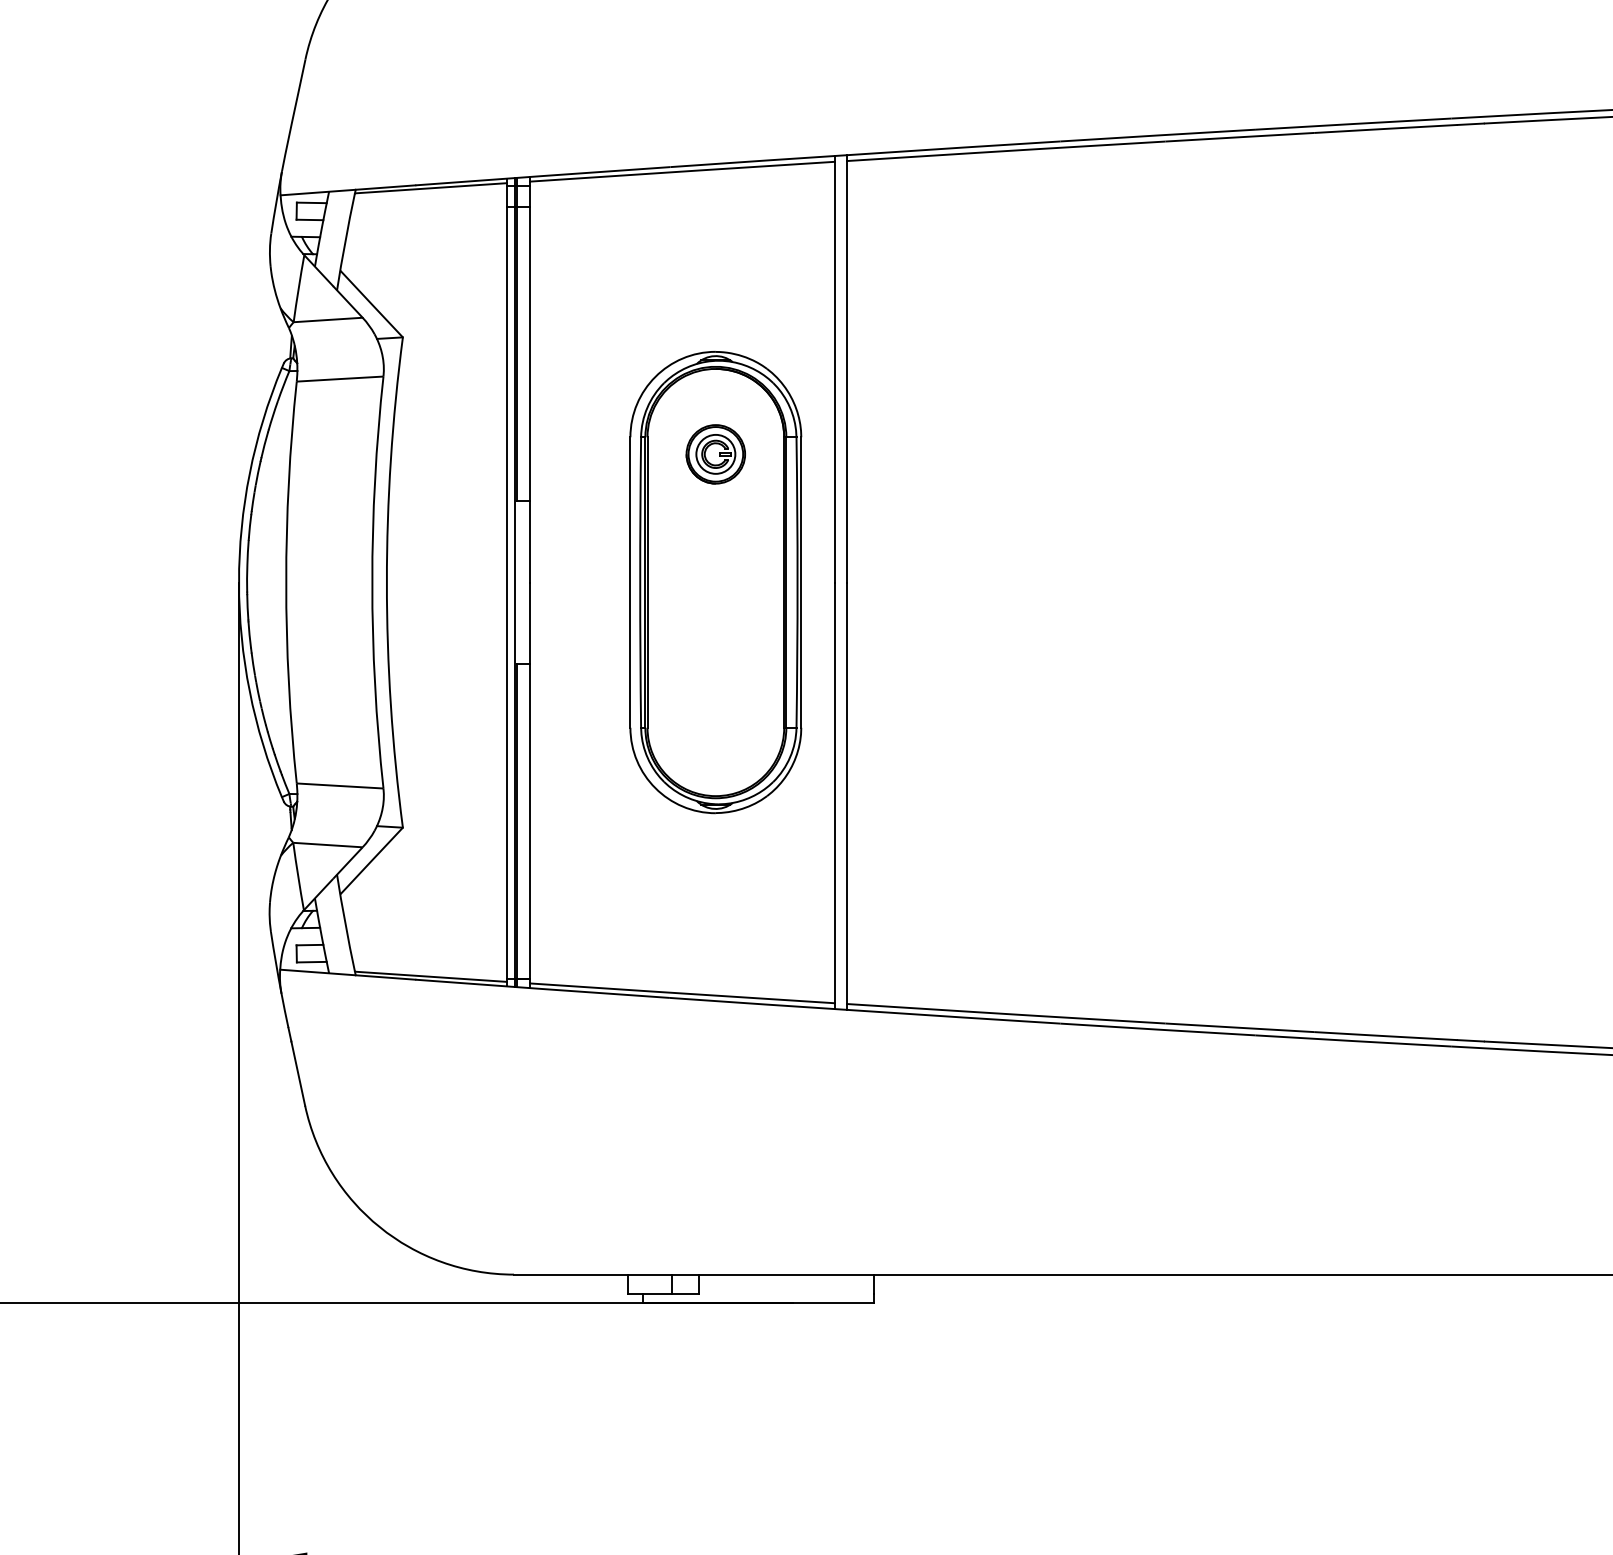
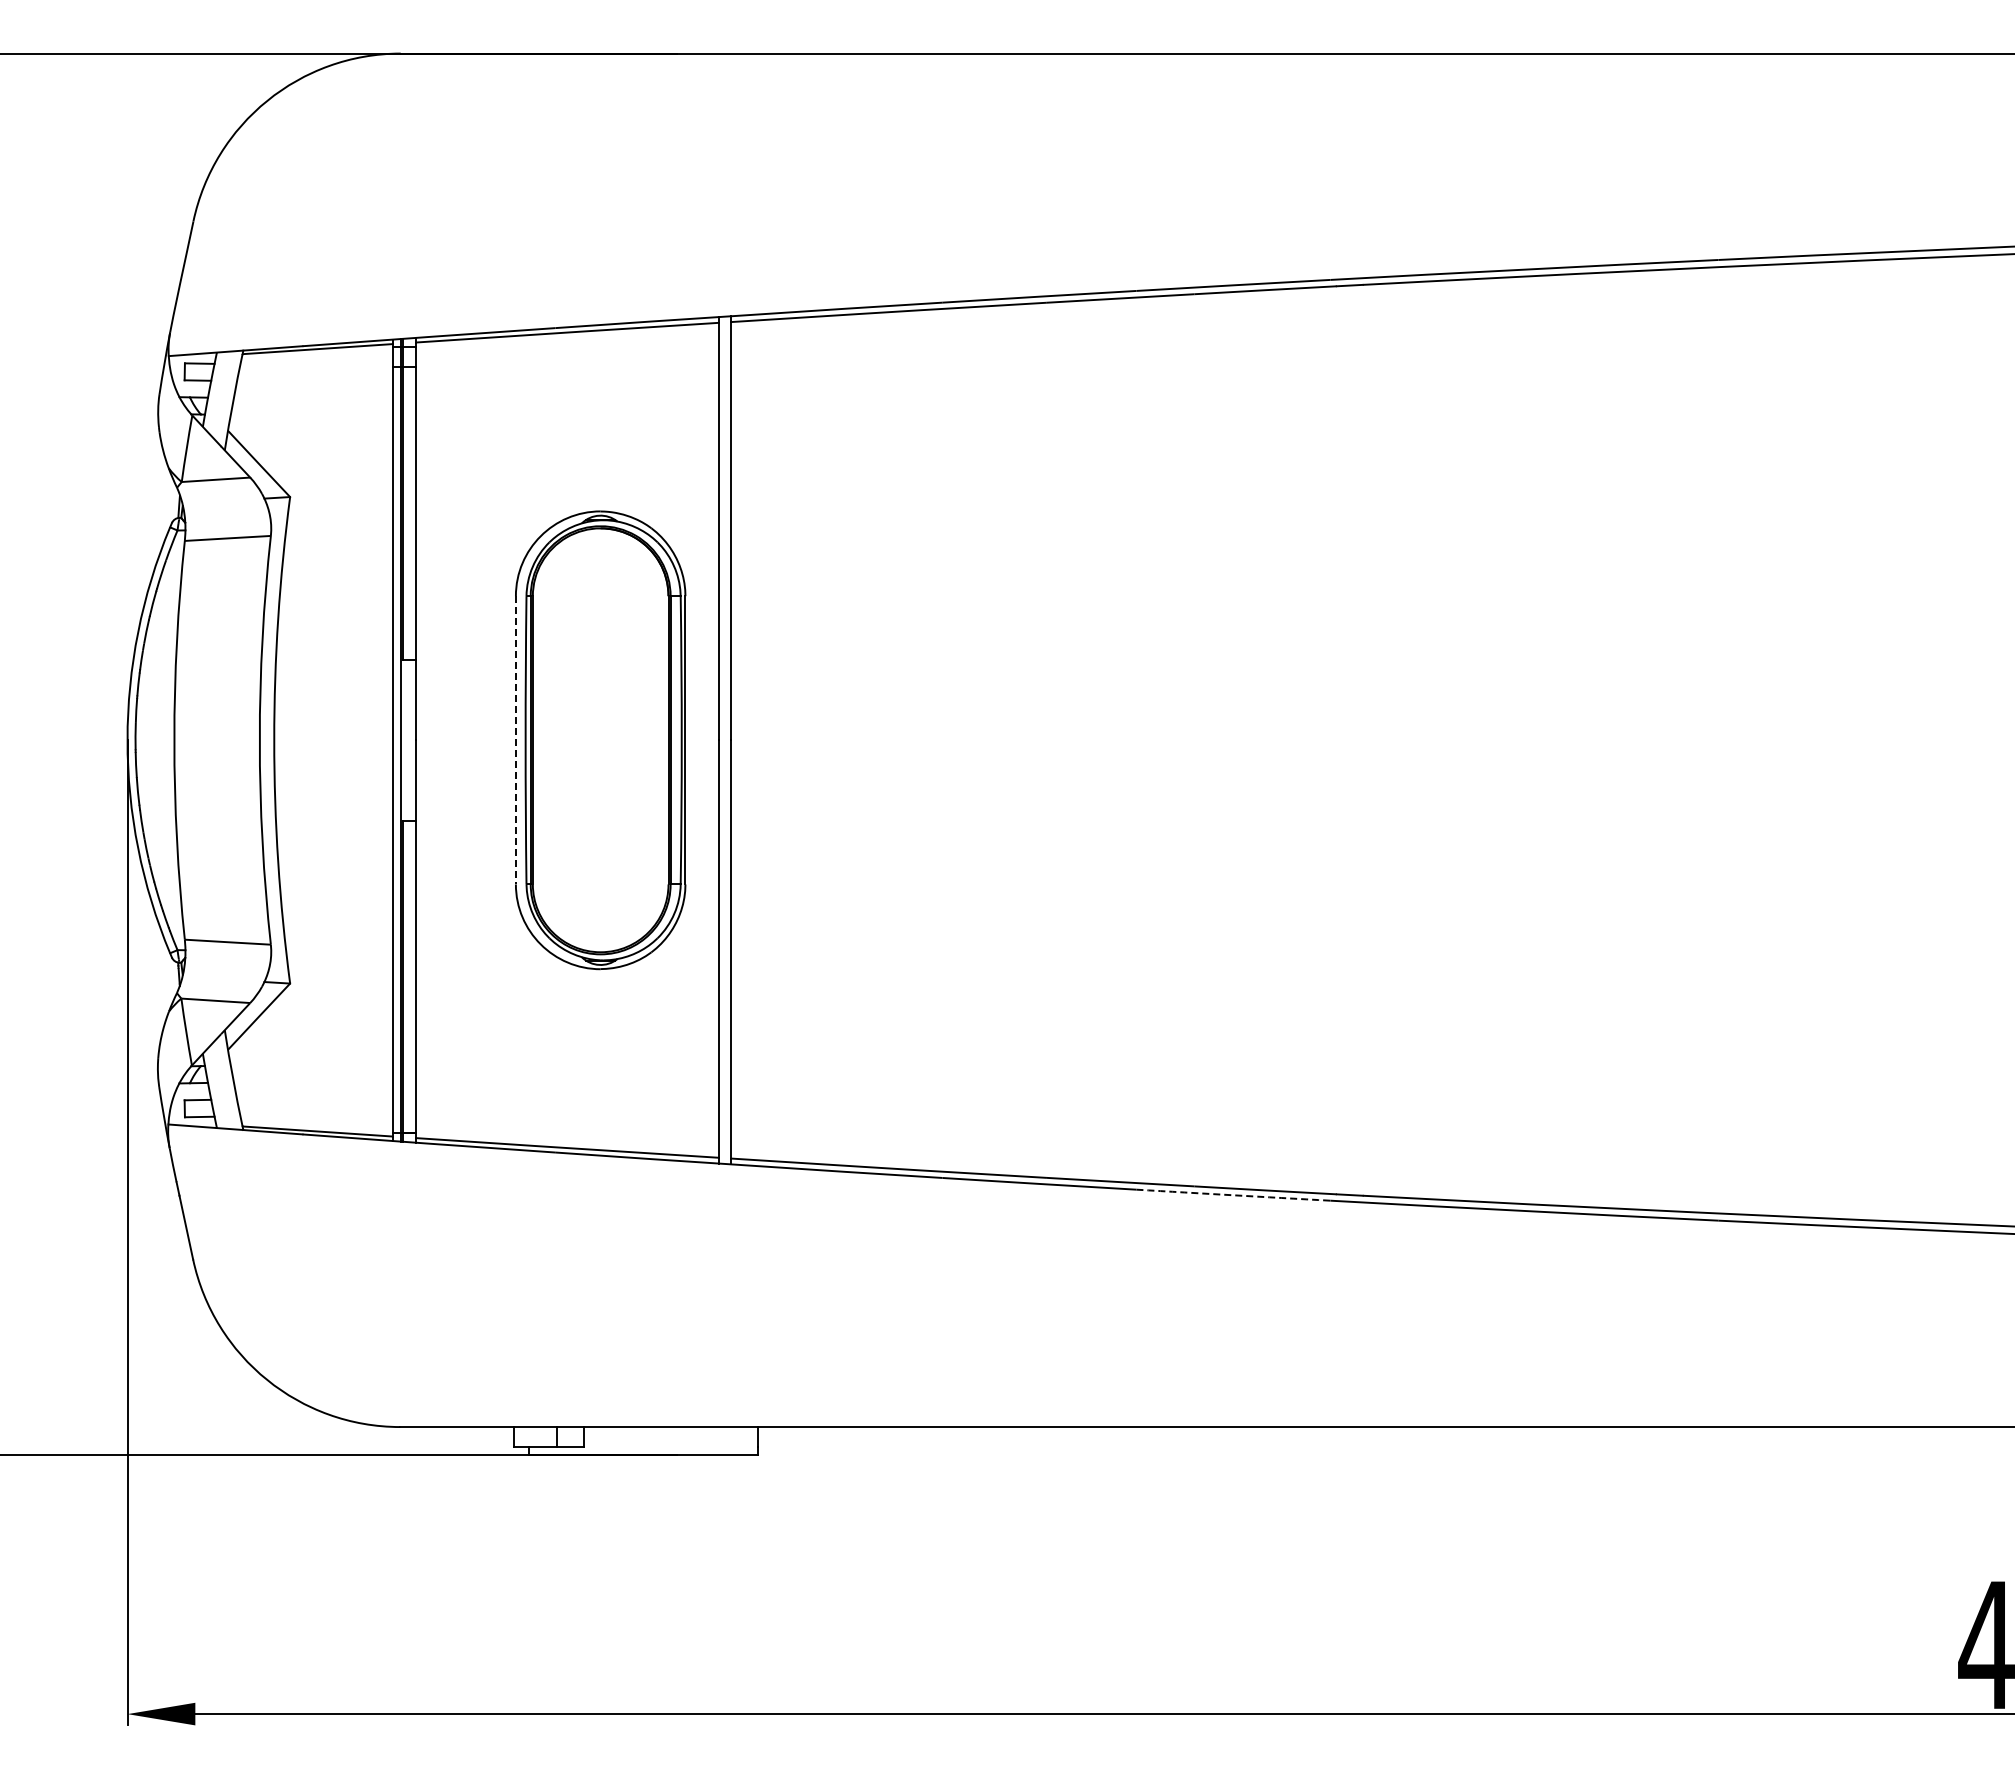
part: (715, 454) -> (600, 613), removed
line: (630, 582) -> (515, 740), solid -> dashed
arc: (1353, 1041) -> (1233, 1195), solid -> dashed

